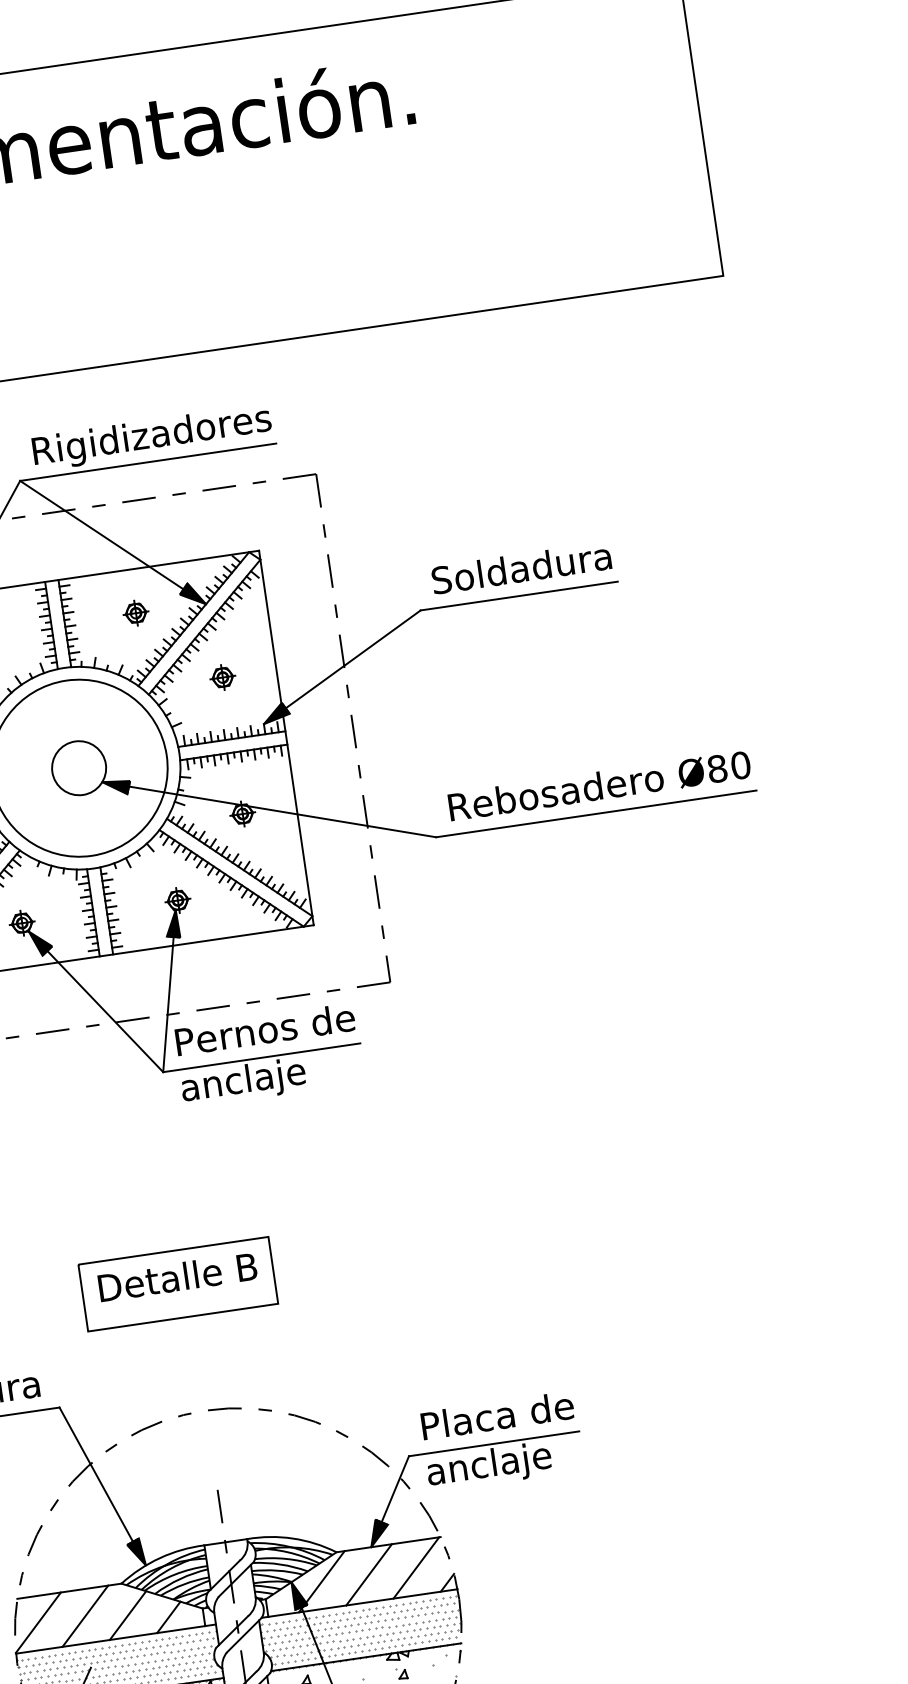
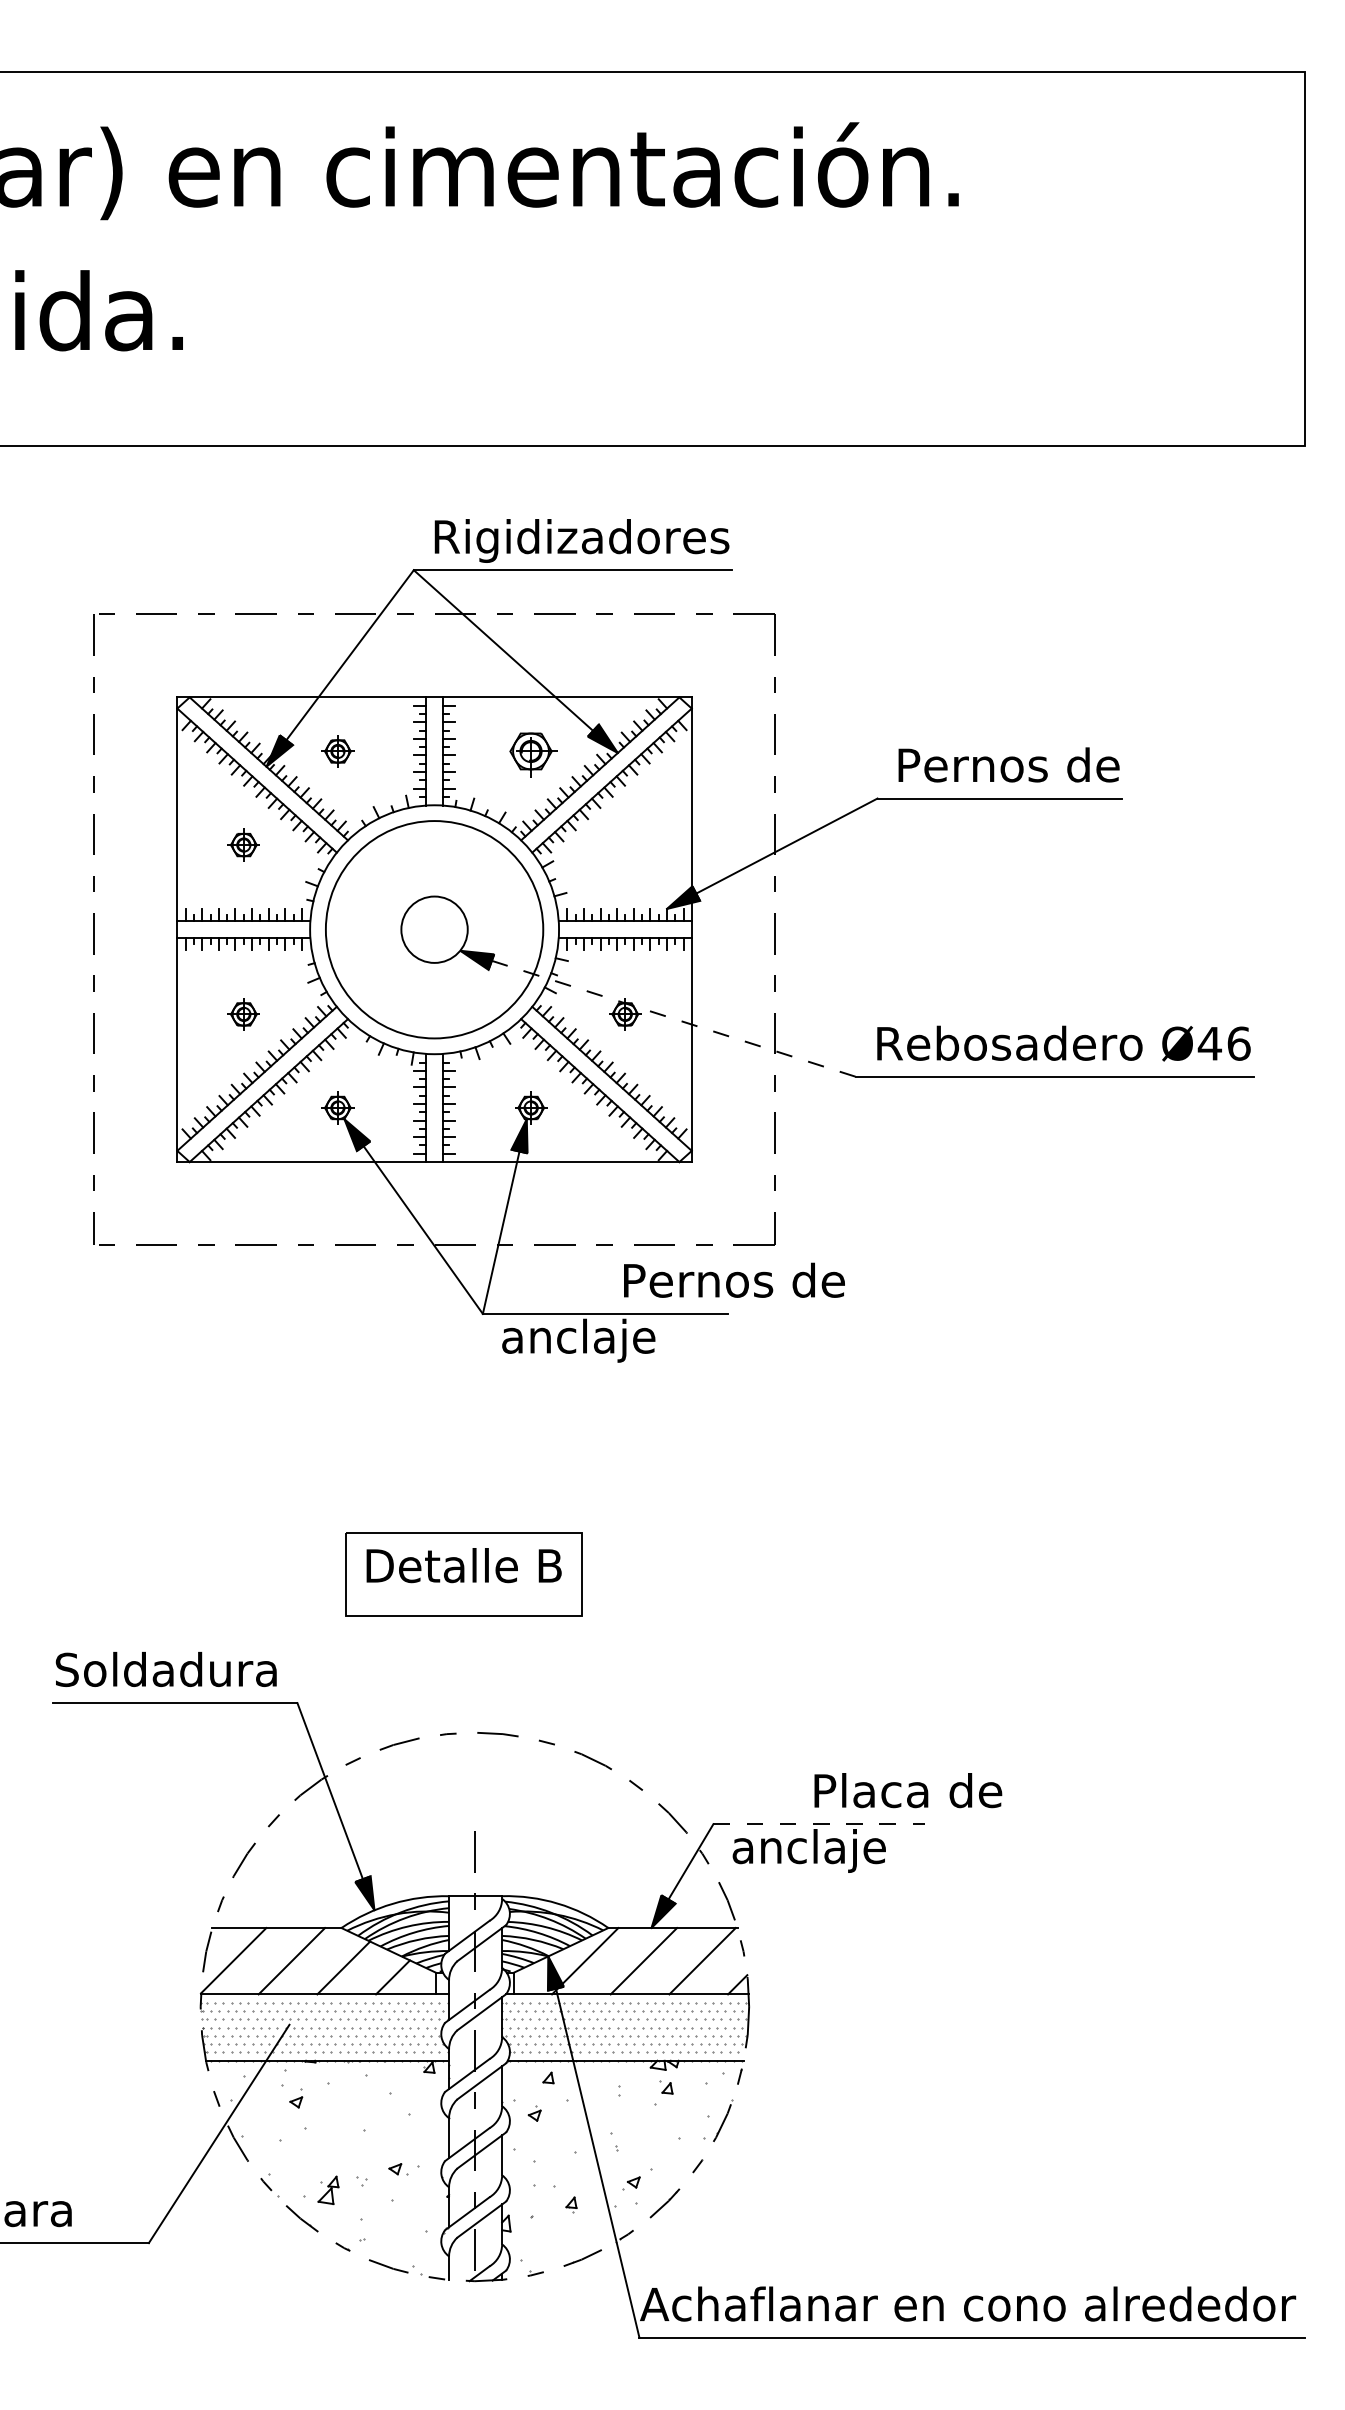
text: (522, 567) -> (1008, 764), Soldadura -> Pernos de
part: (136, 613) -> (531, 751), size x1.6
part: (222, 677) -> (625, 844), removed
text: (728, 767) -> (1223, 1043), Ø80 -> Ø46
line: (269, 809) -> (658, 1013), solid -> dashed
text: (265, 1028) -> (734, 1279), moved
text: (497, 1415) -> (908, 1790), moved
line: (494, 1444) -> (819, 1824), solid -> dashed

